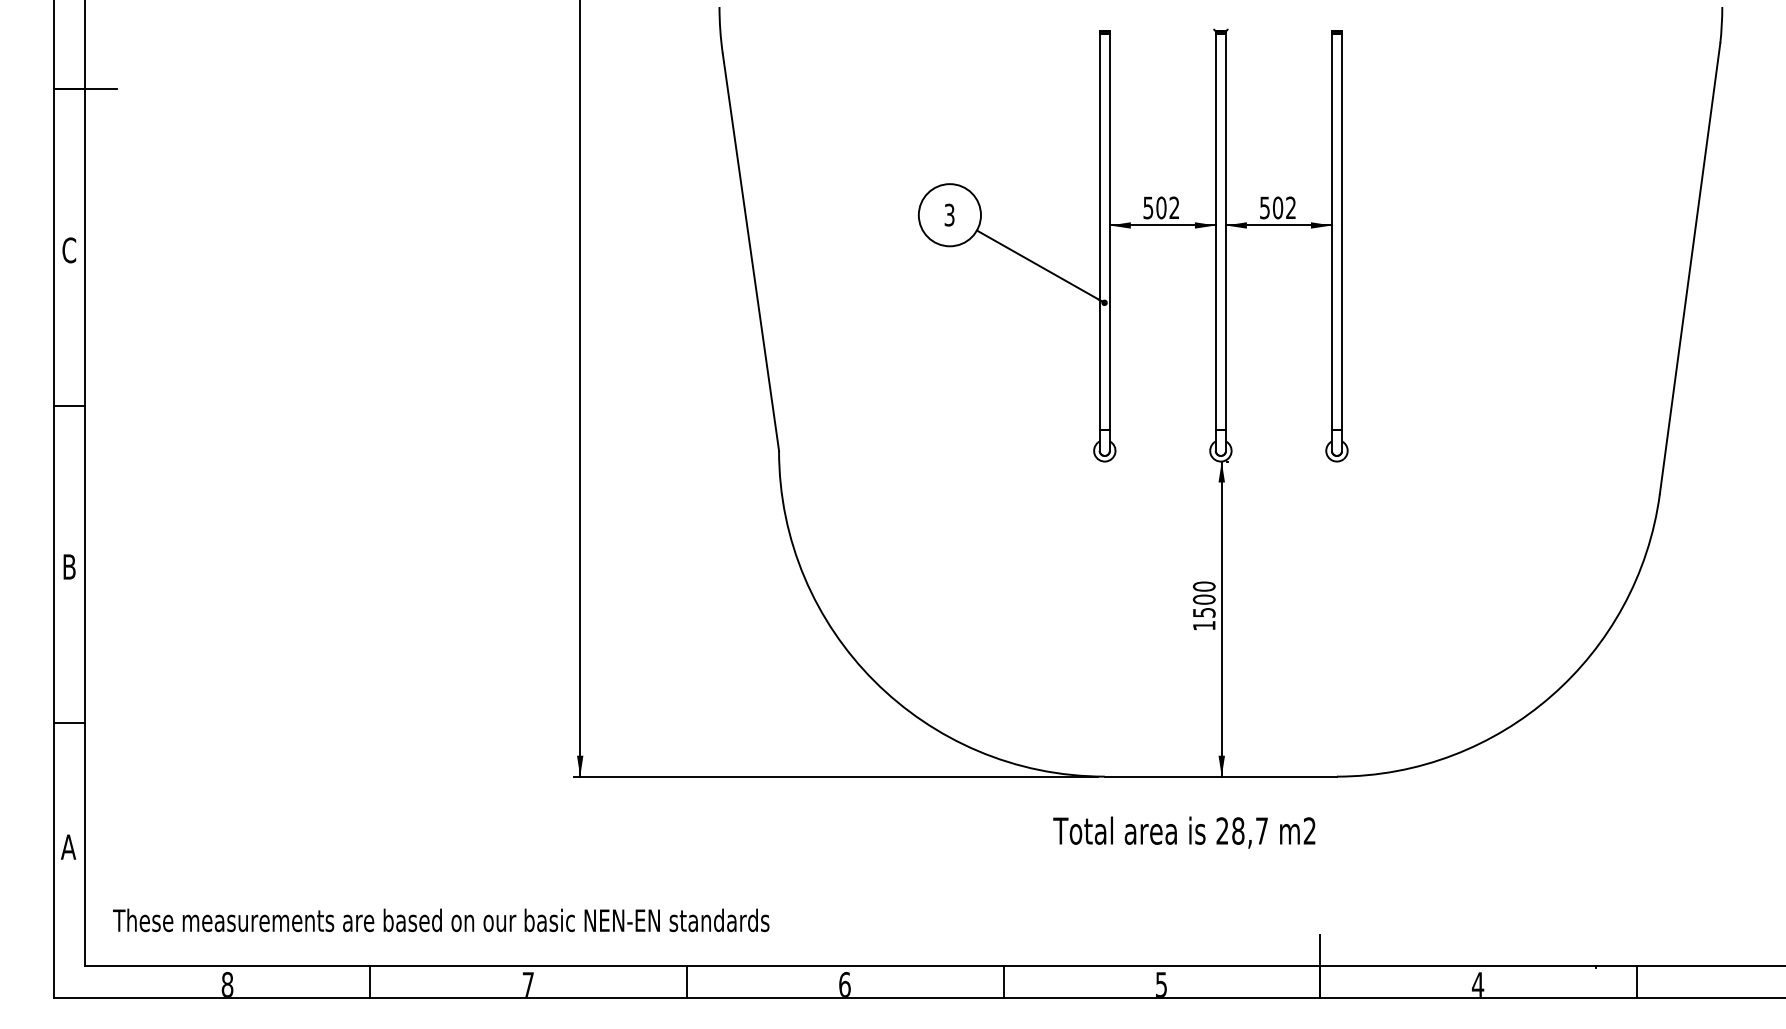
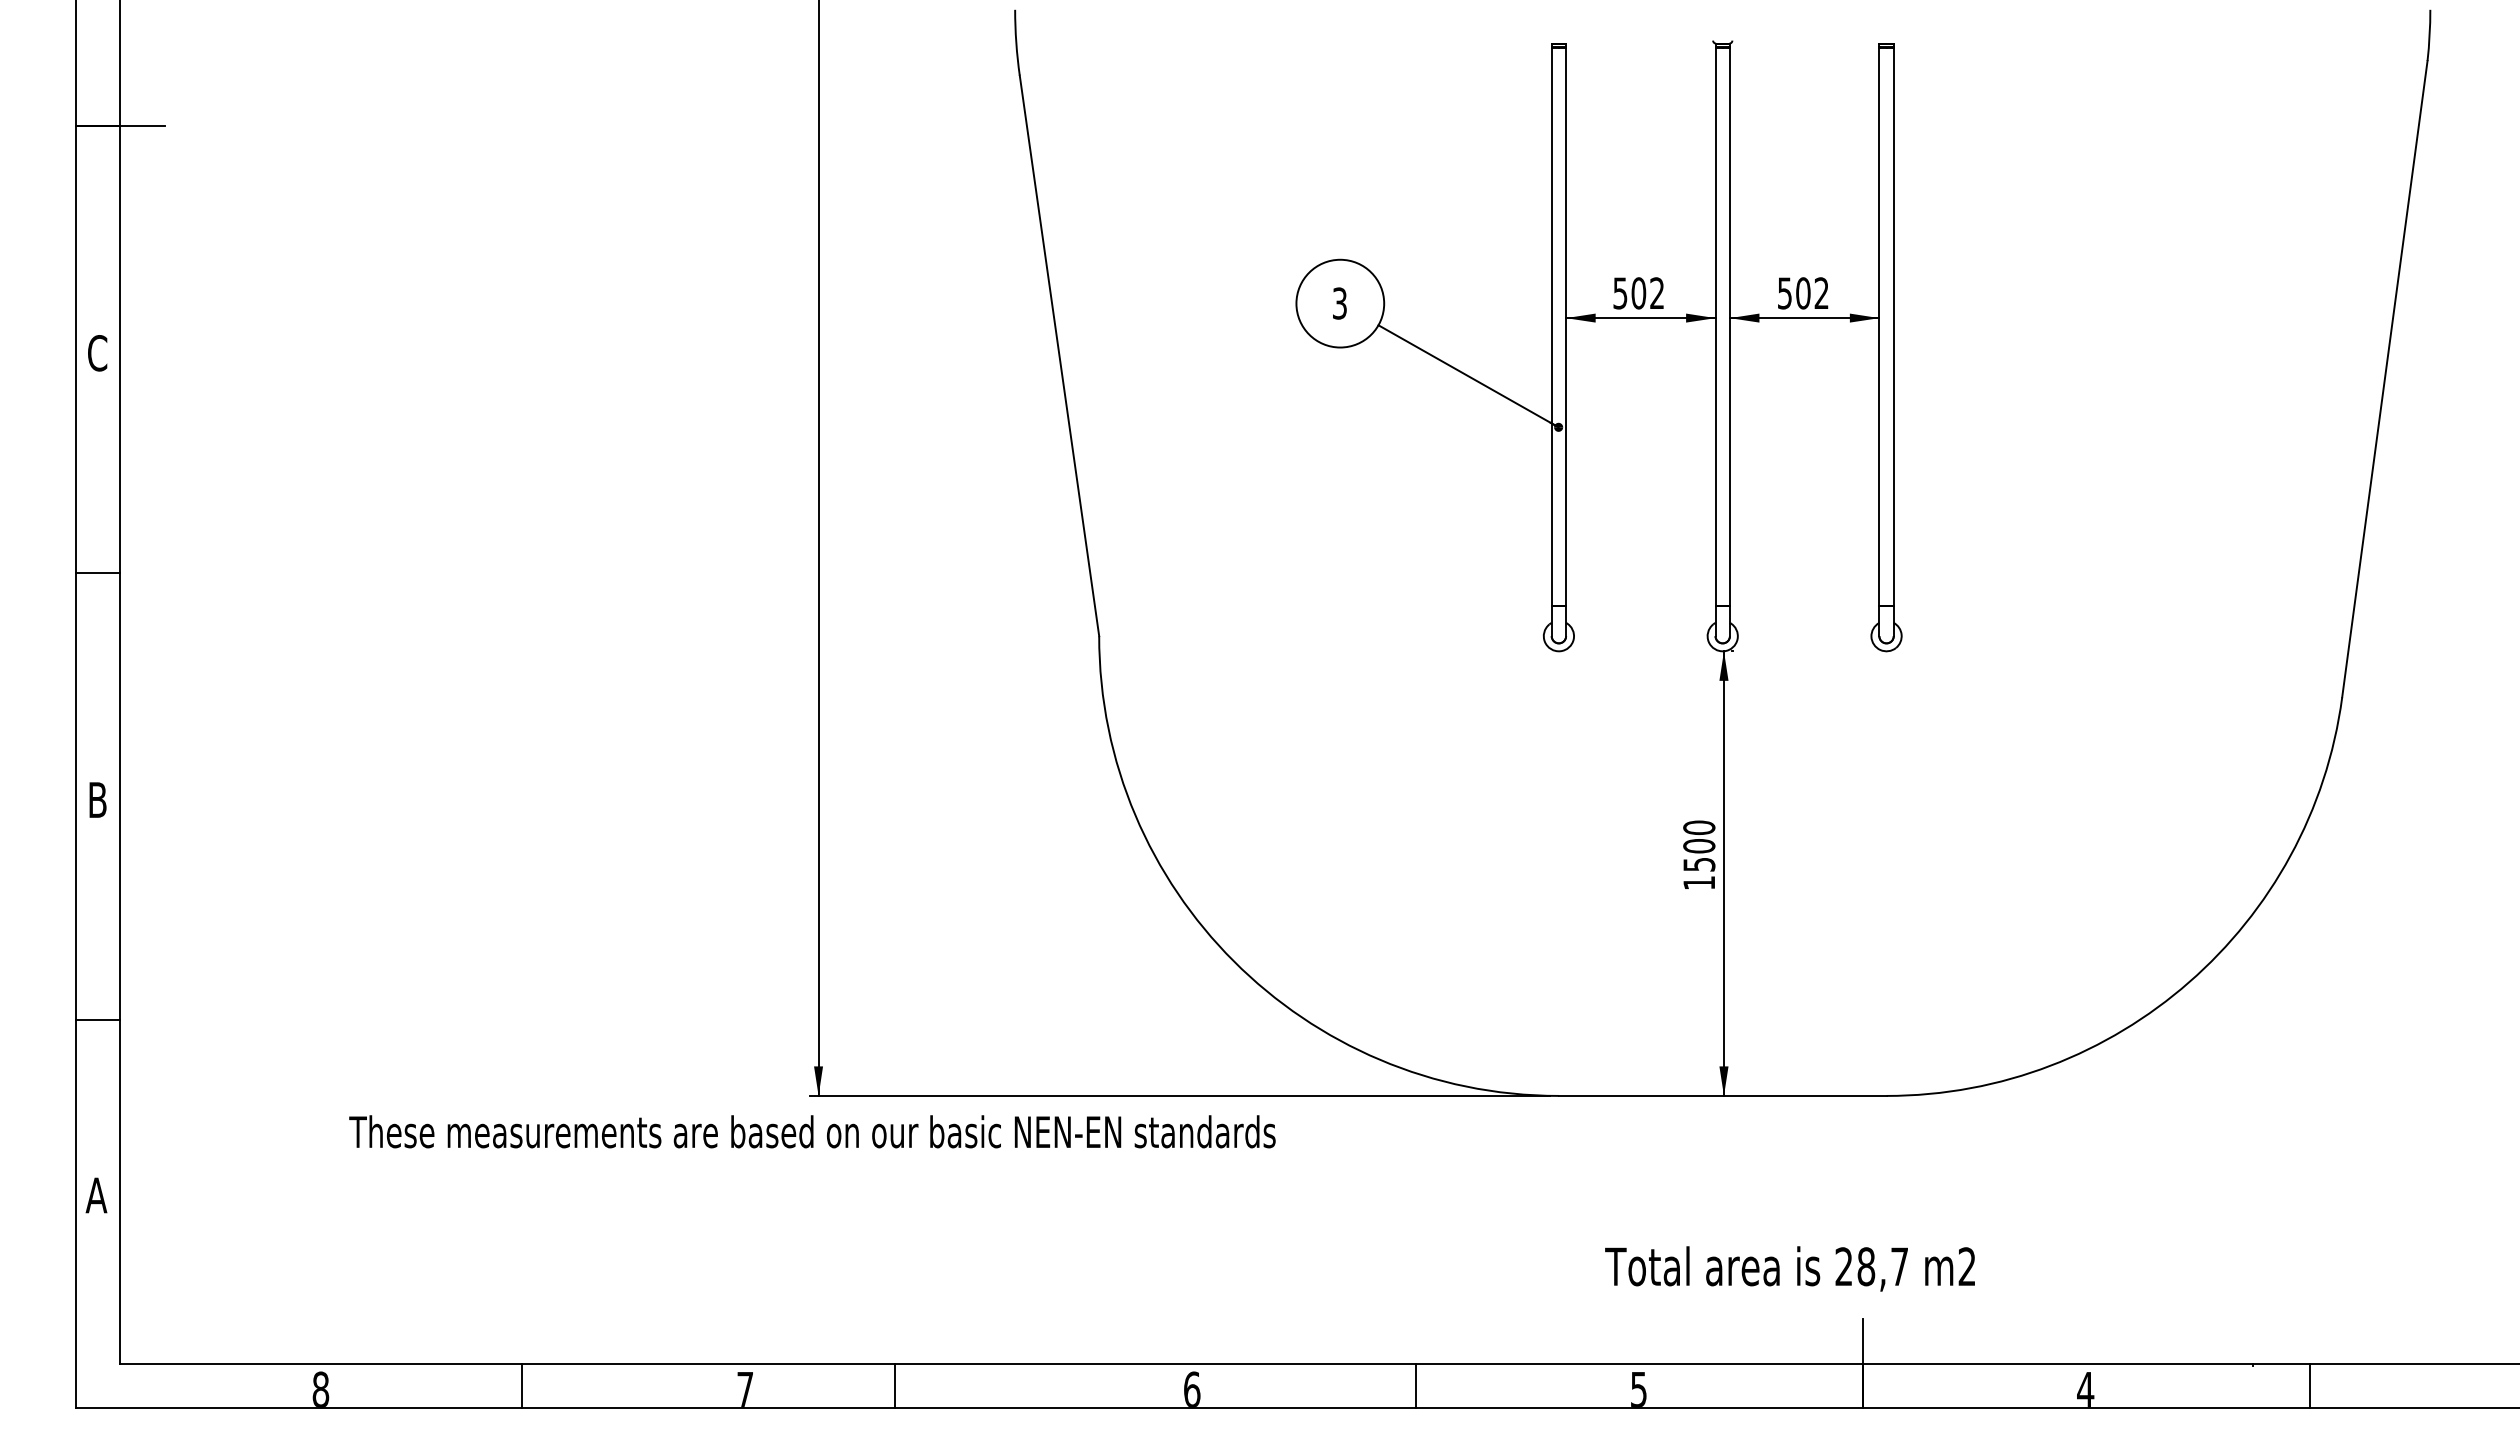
text: (1183, 832) -> (1789, 1268), moved
text: (441, 920) -> (812, 1131), moved
line: (687, 981) -> (895, 1385), moved

